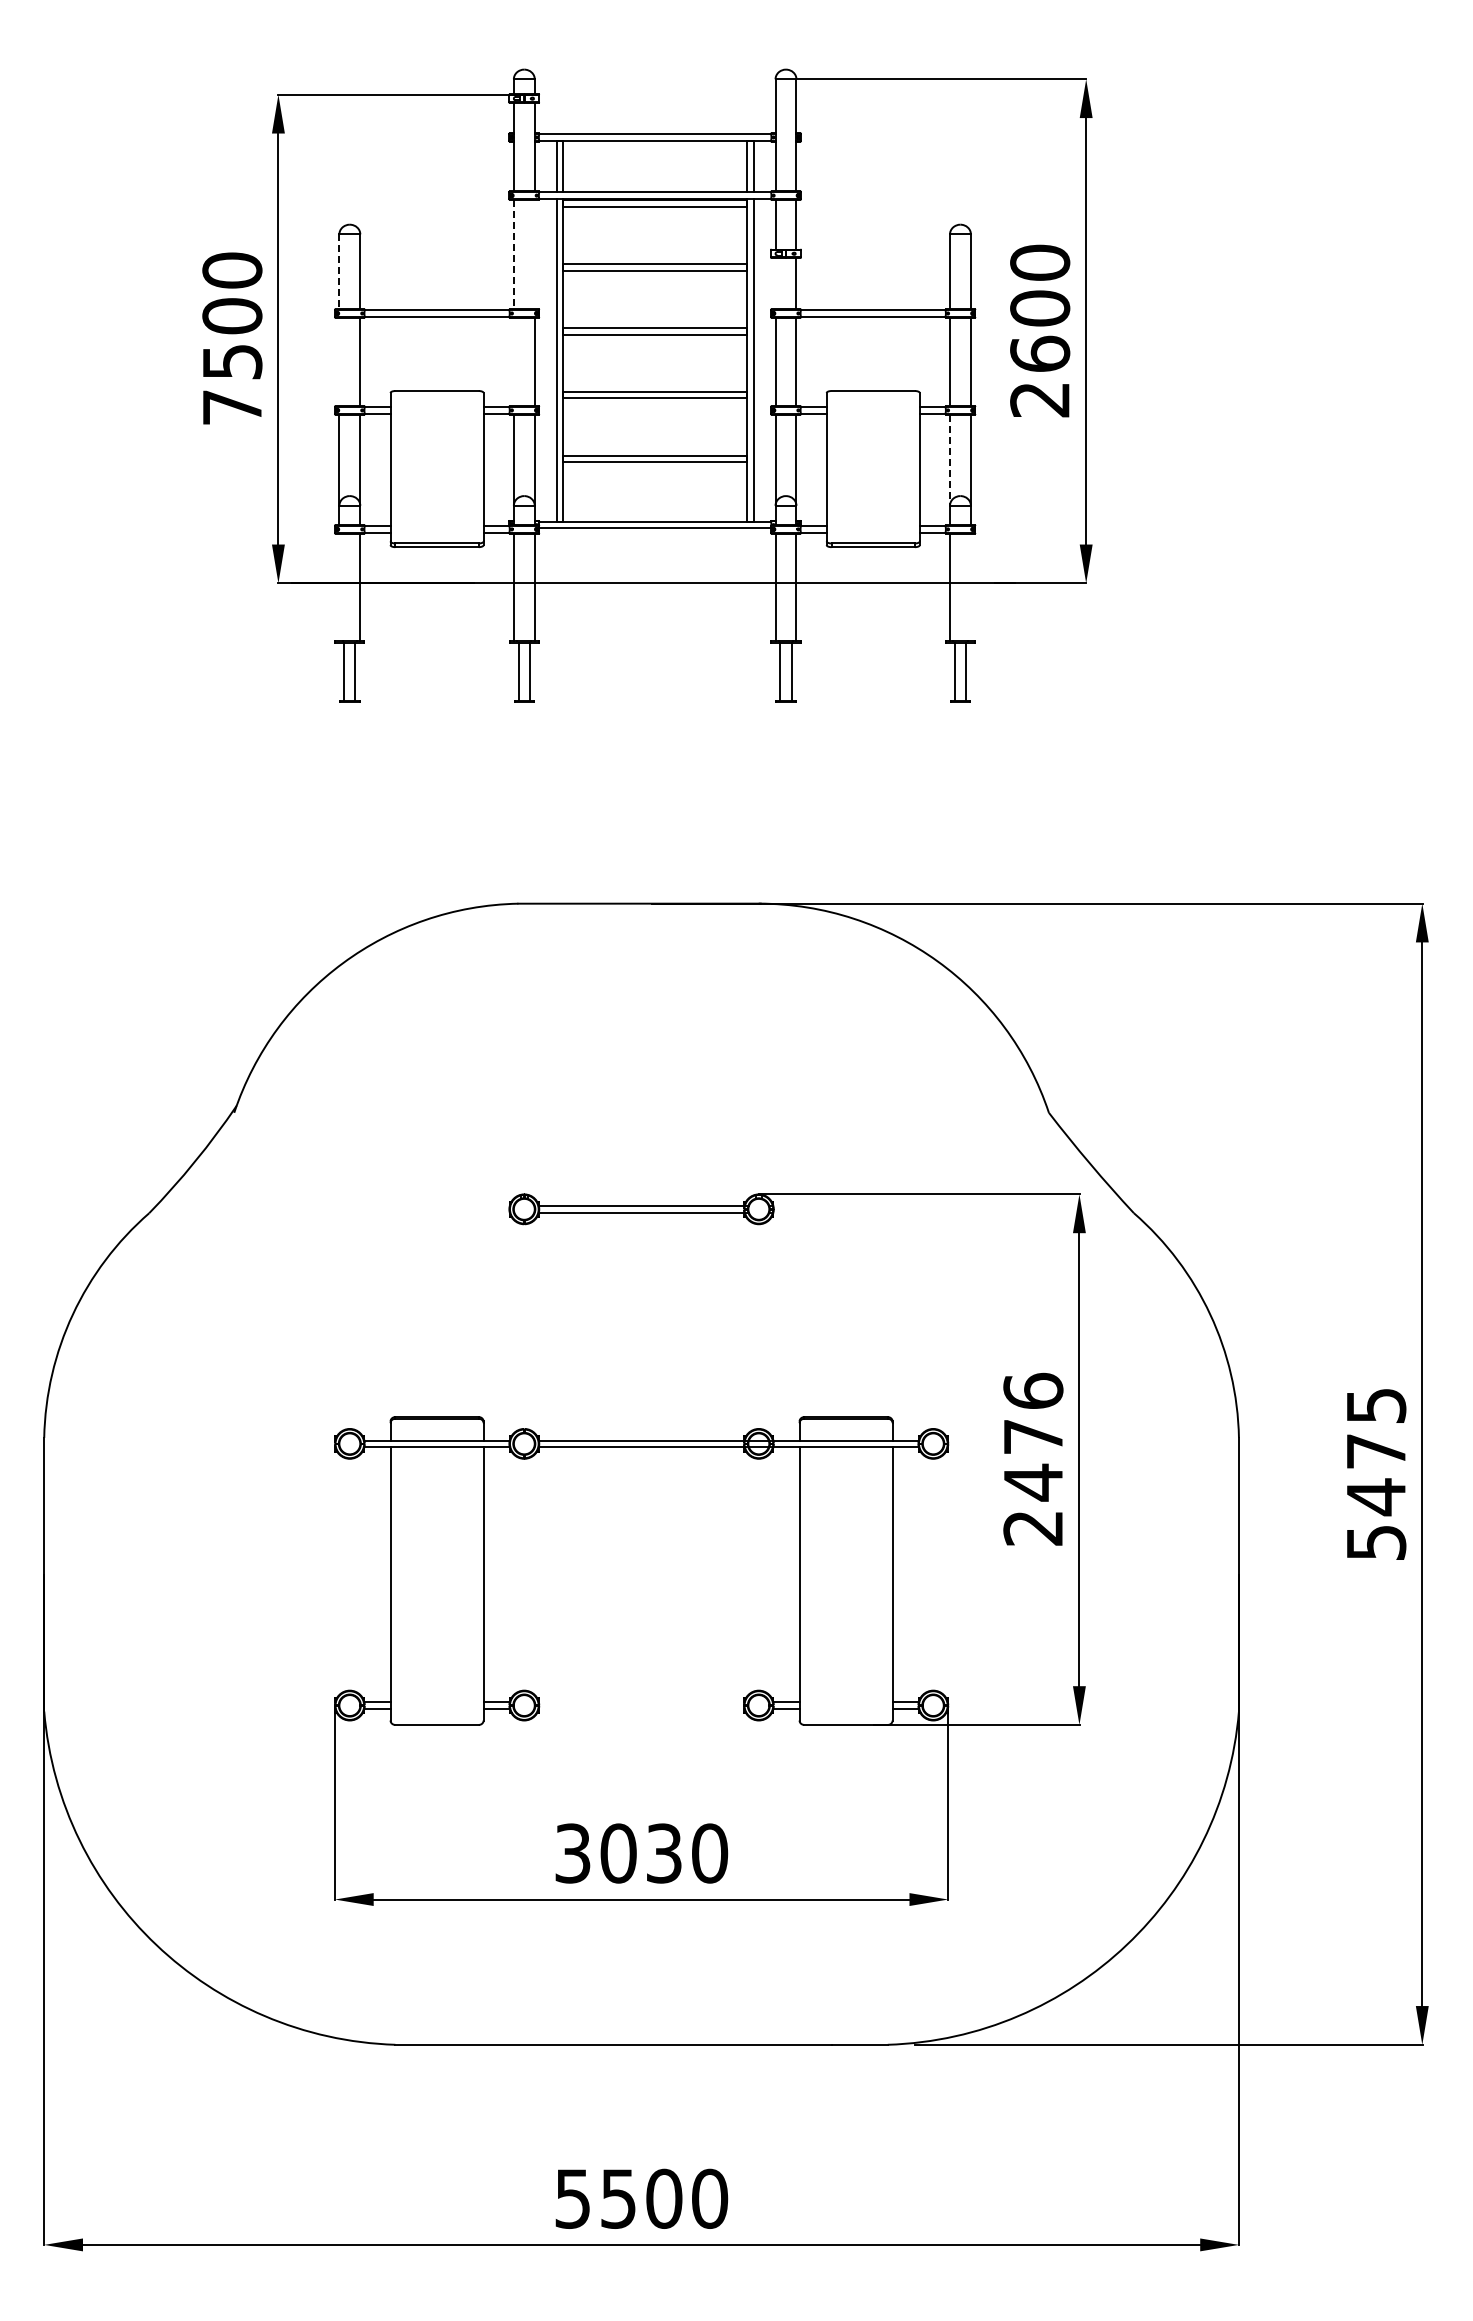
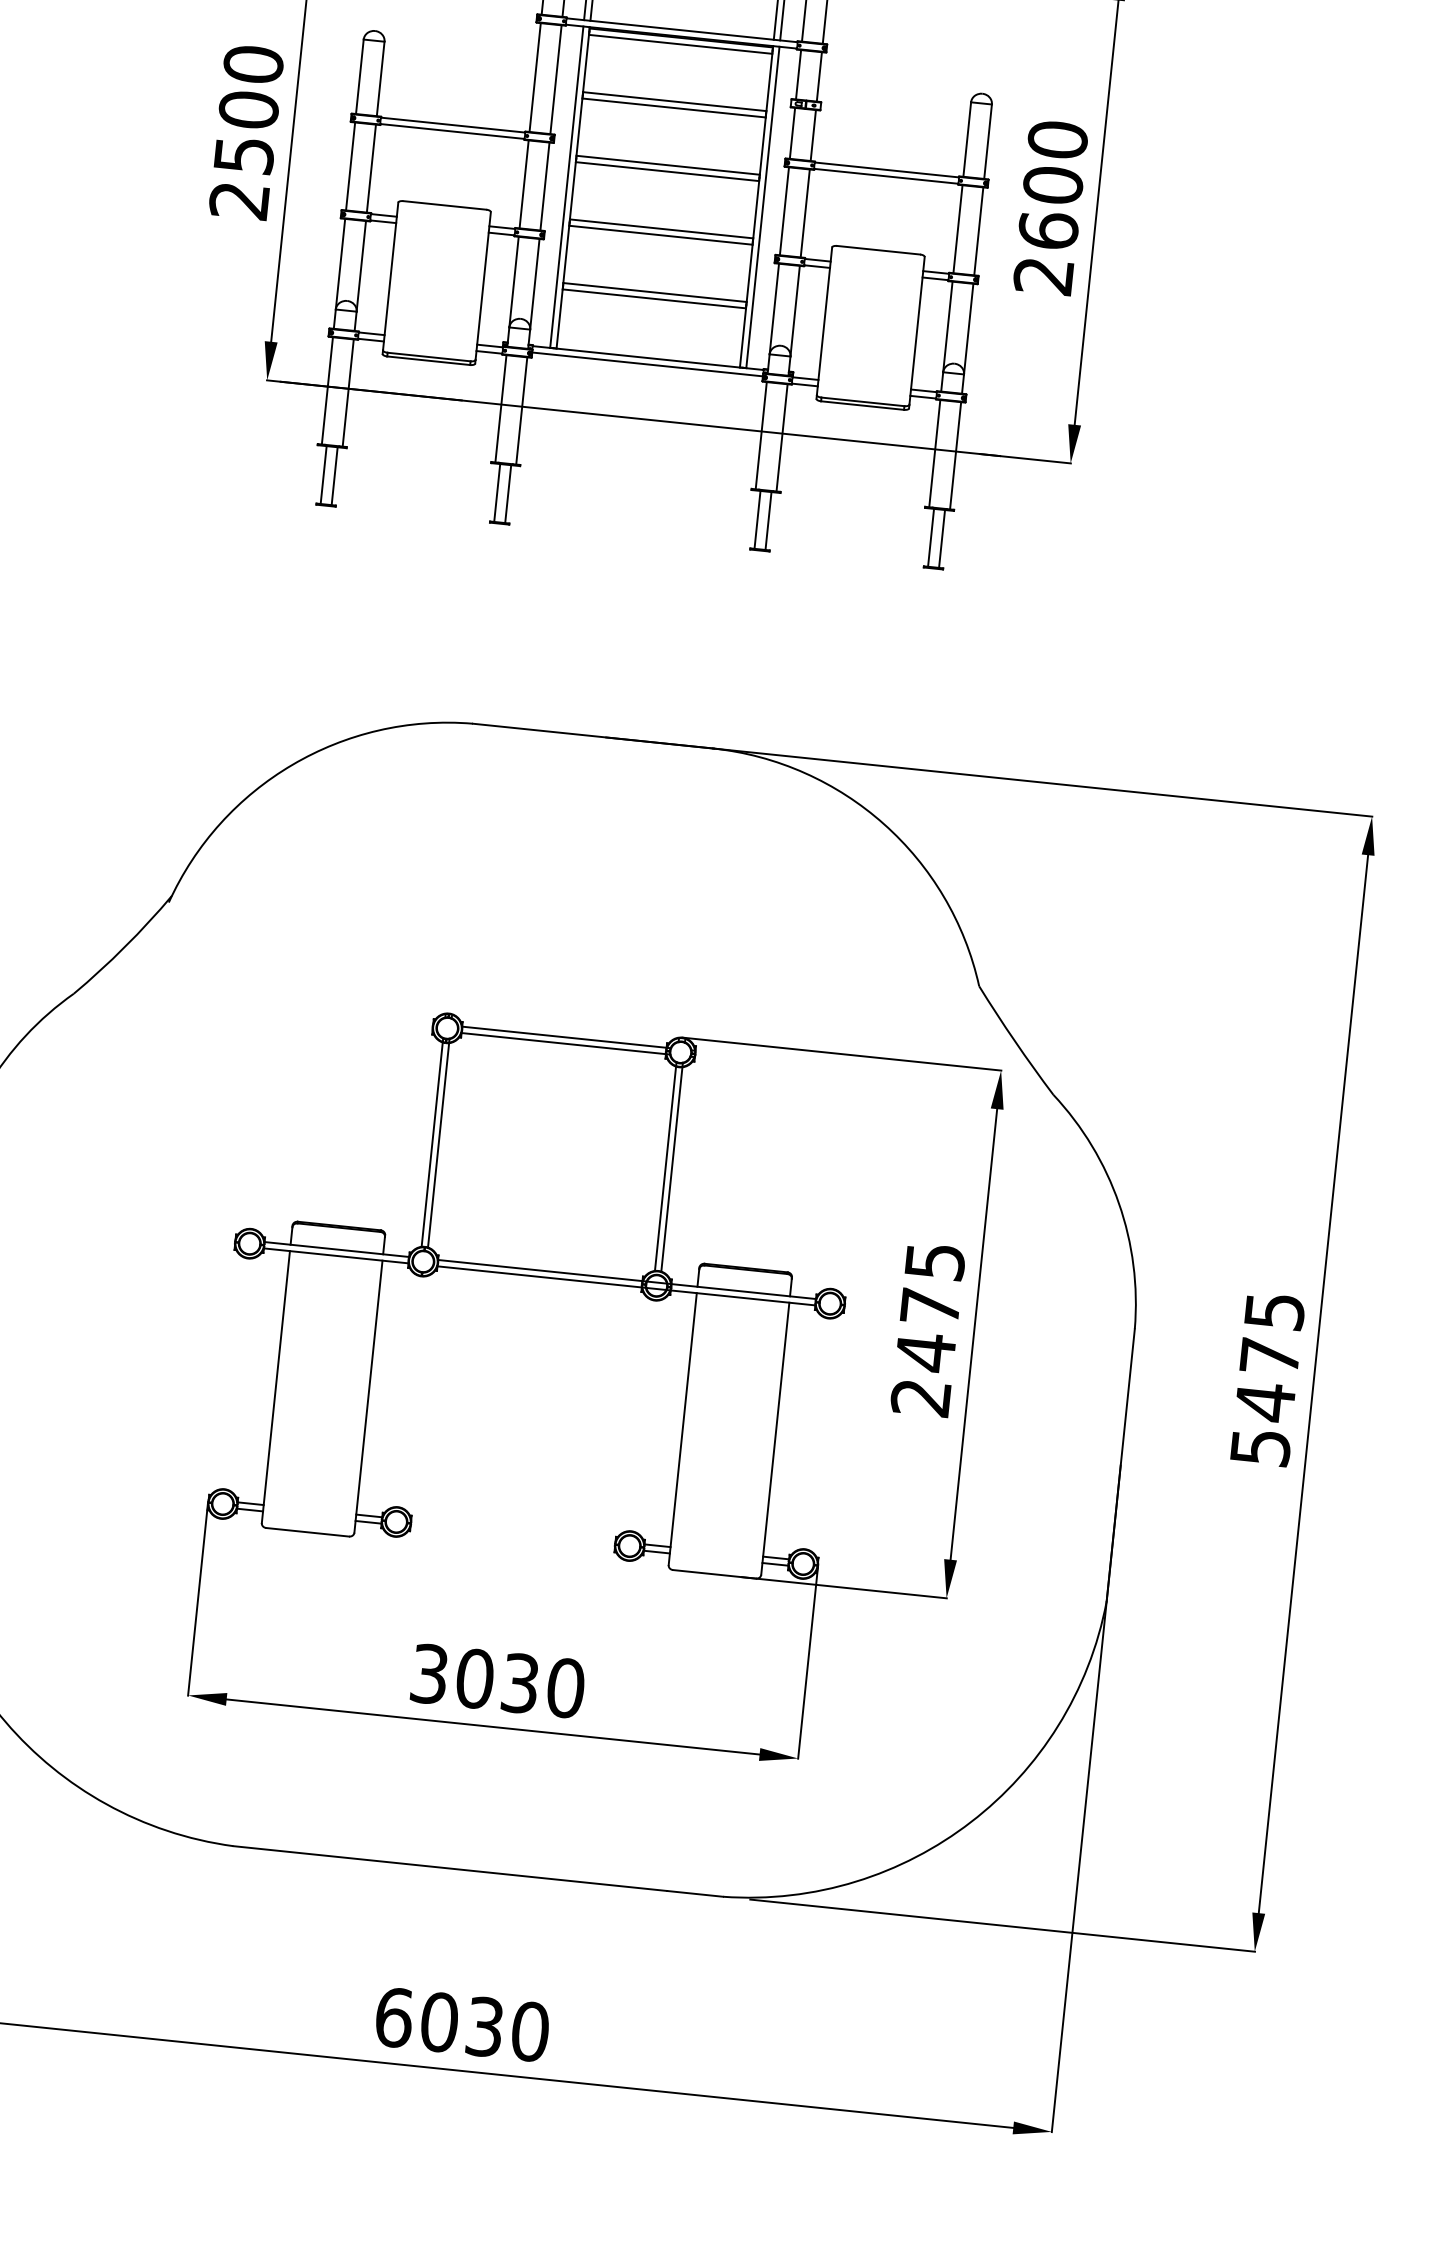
line: (513, 254) -> (534, 77), dashed -> solid
line: (534, 254) -> (555, 79), added
line: (339, 272) -> (359, 77), dashed -> solid
line: (775, 283) -> (792, 133), added
line: (339, 361) -> (350, 166), added
line: (513, 361) -> (523, 183), added
text: (231, 407) -> (238, 200), 7500 -> 2500
line: (950, 460) -> (948, 327), dashed -> solid
line: (339, 587) -> (327, 390), added
line: (970, 587) -> (955, 455), added
line: (521, 1324) -> (432, 1142), added
line: (527, 1324) -> (438, 1143), added
line: (755, 1324) -> (665, 1166), added
line: (762, 1324) -> (672, 1167), added
text: (1033, 1390) -> (935, 1260), 2476 -> 2475
text: (618, 2198) -> (439, 2021), 5500 -> 6030

